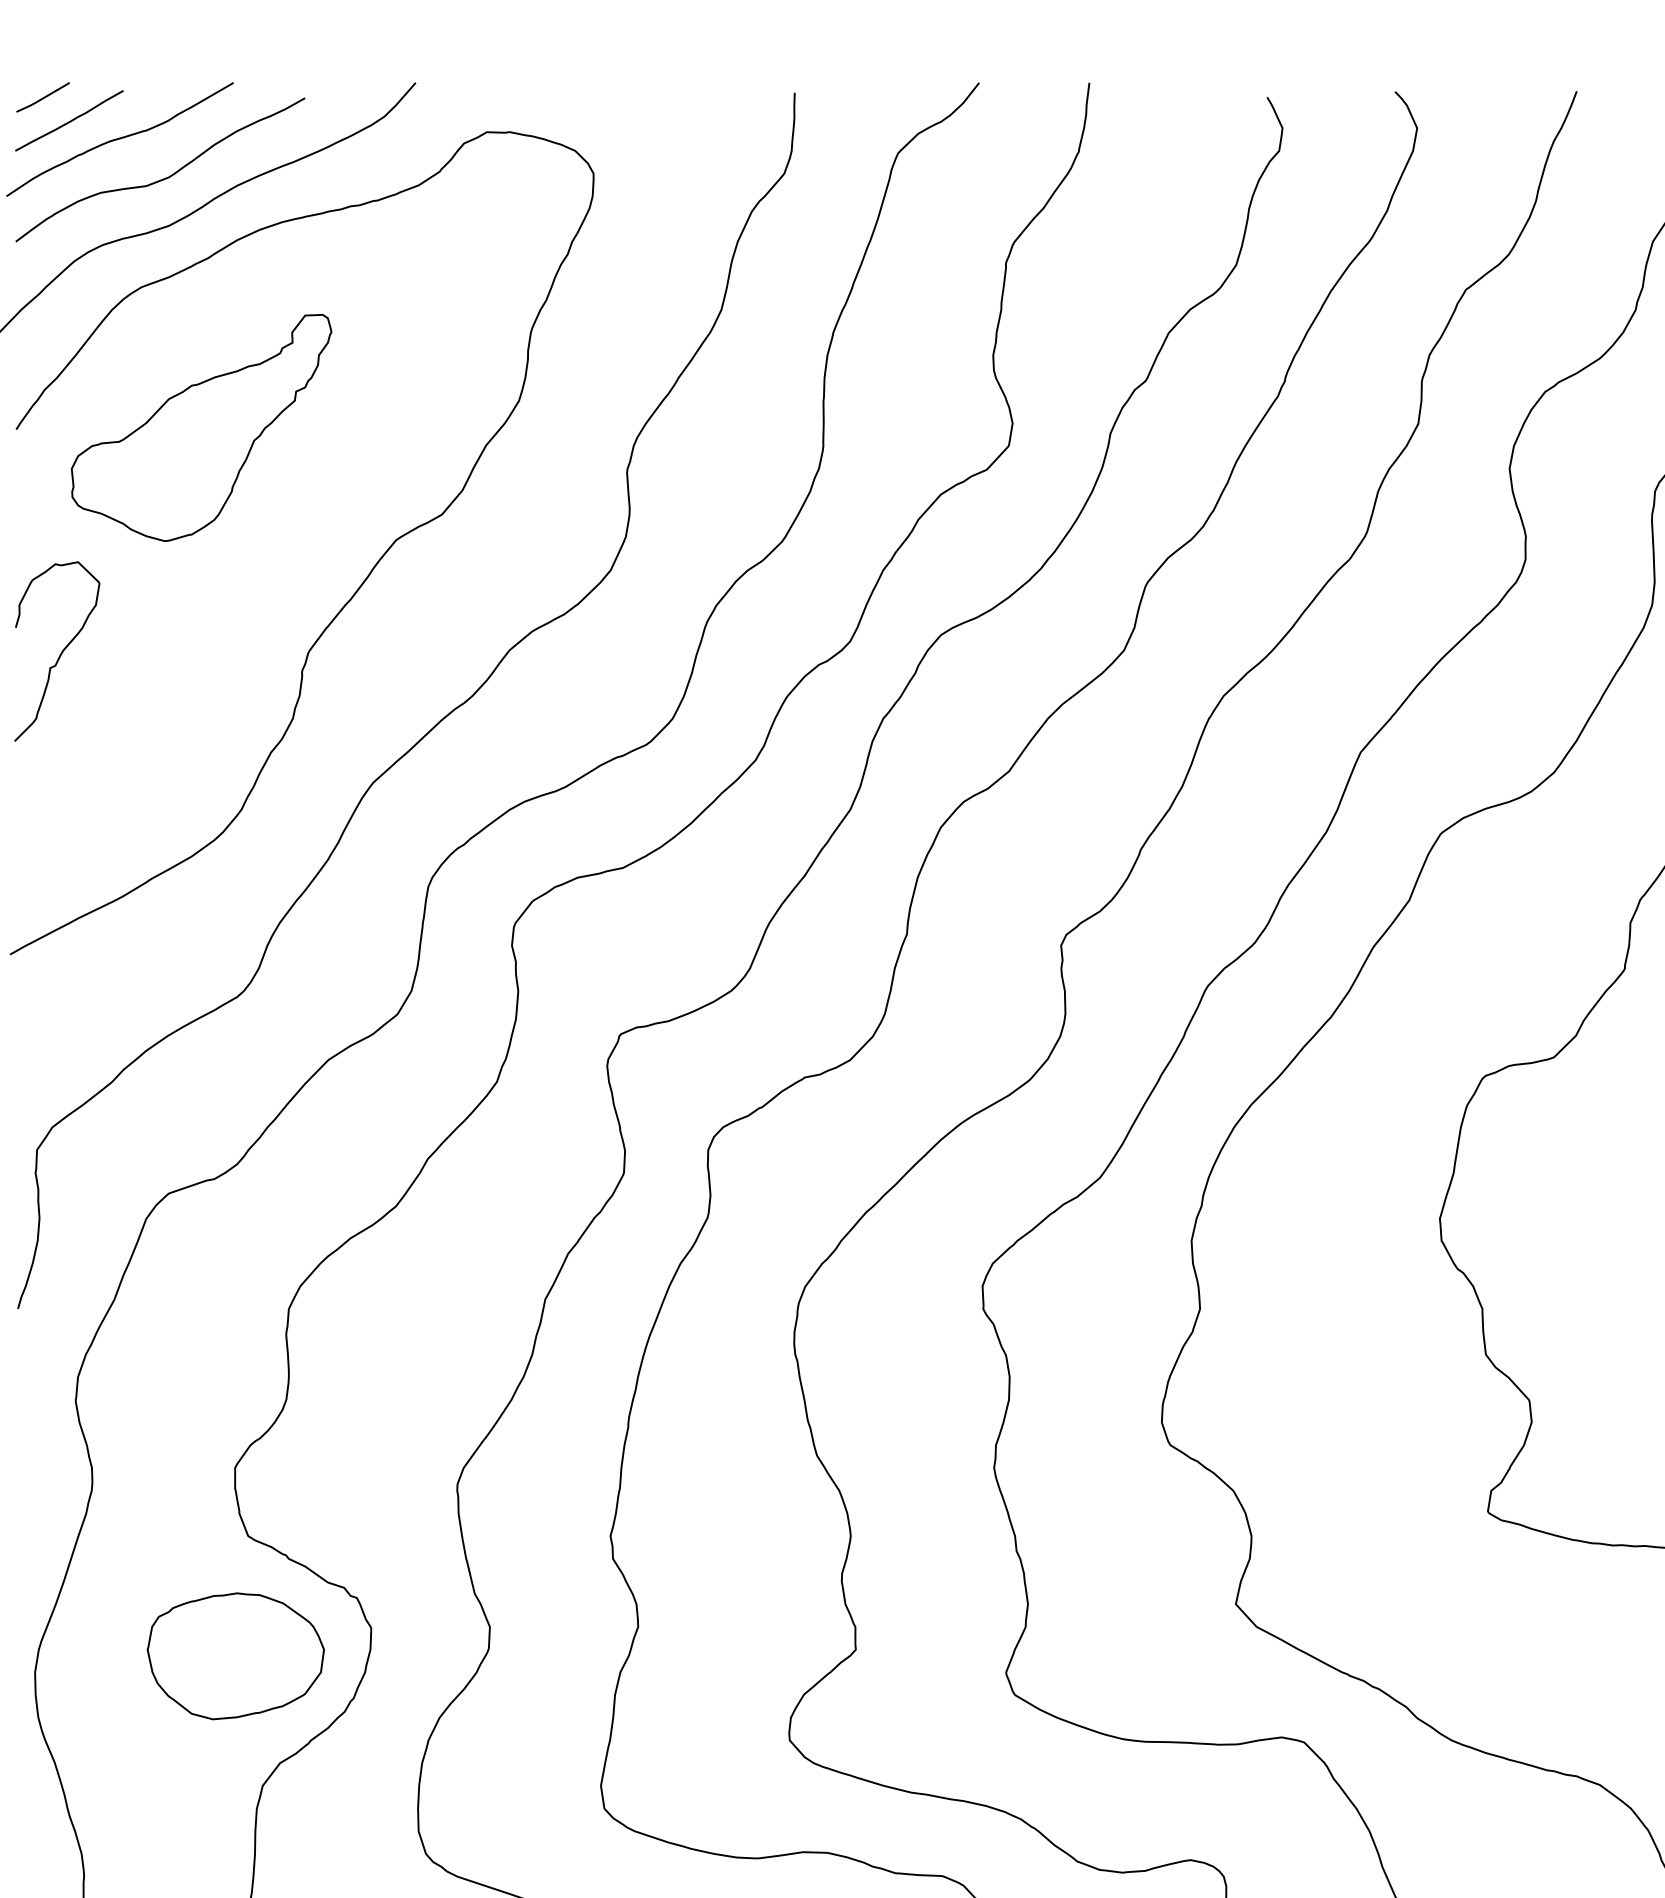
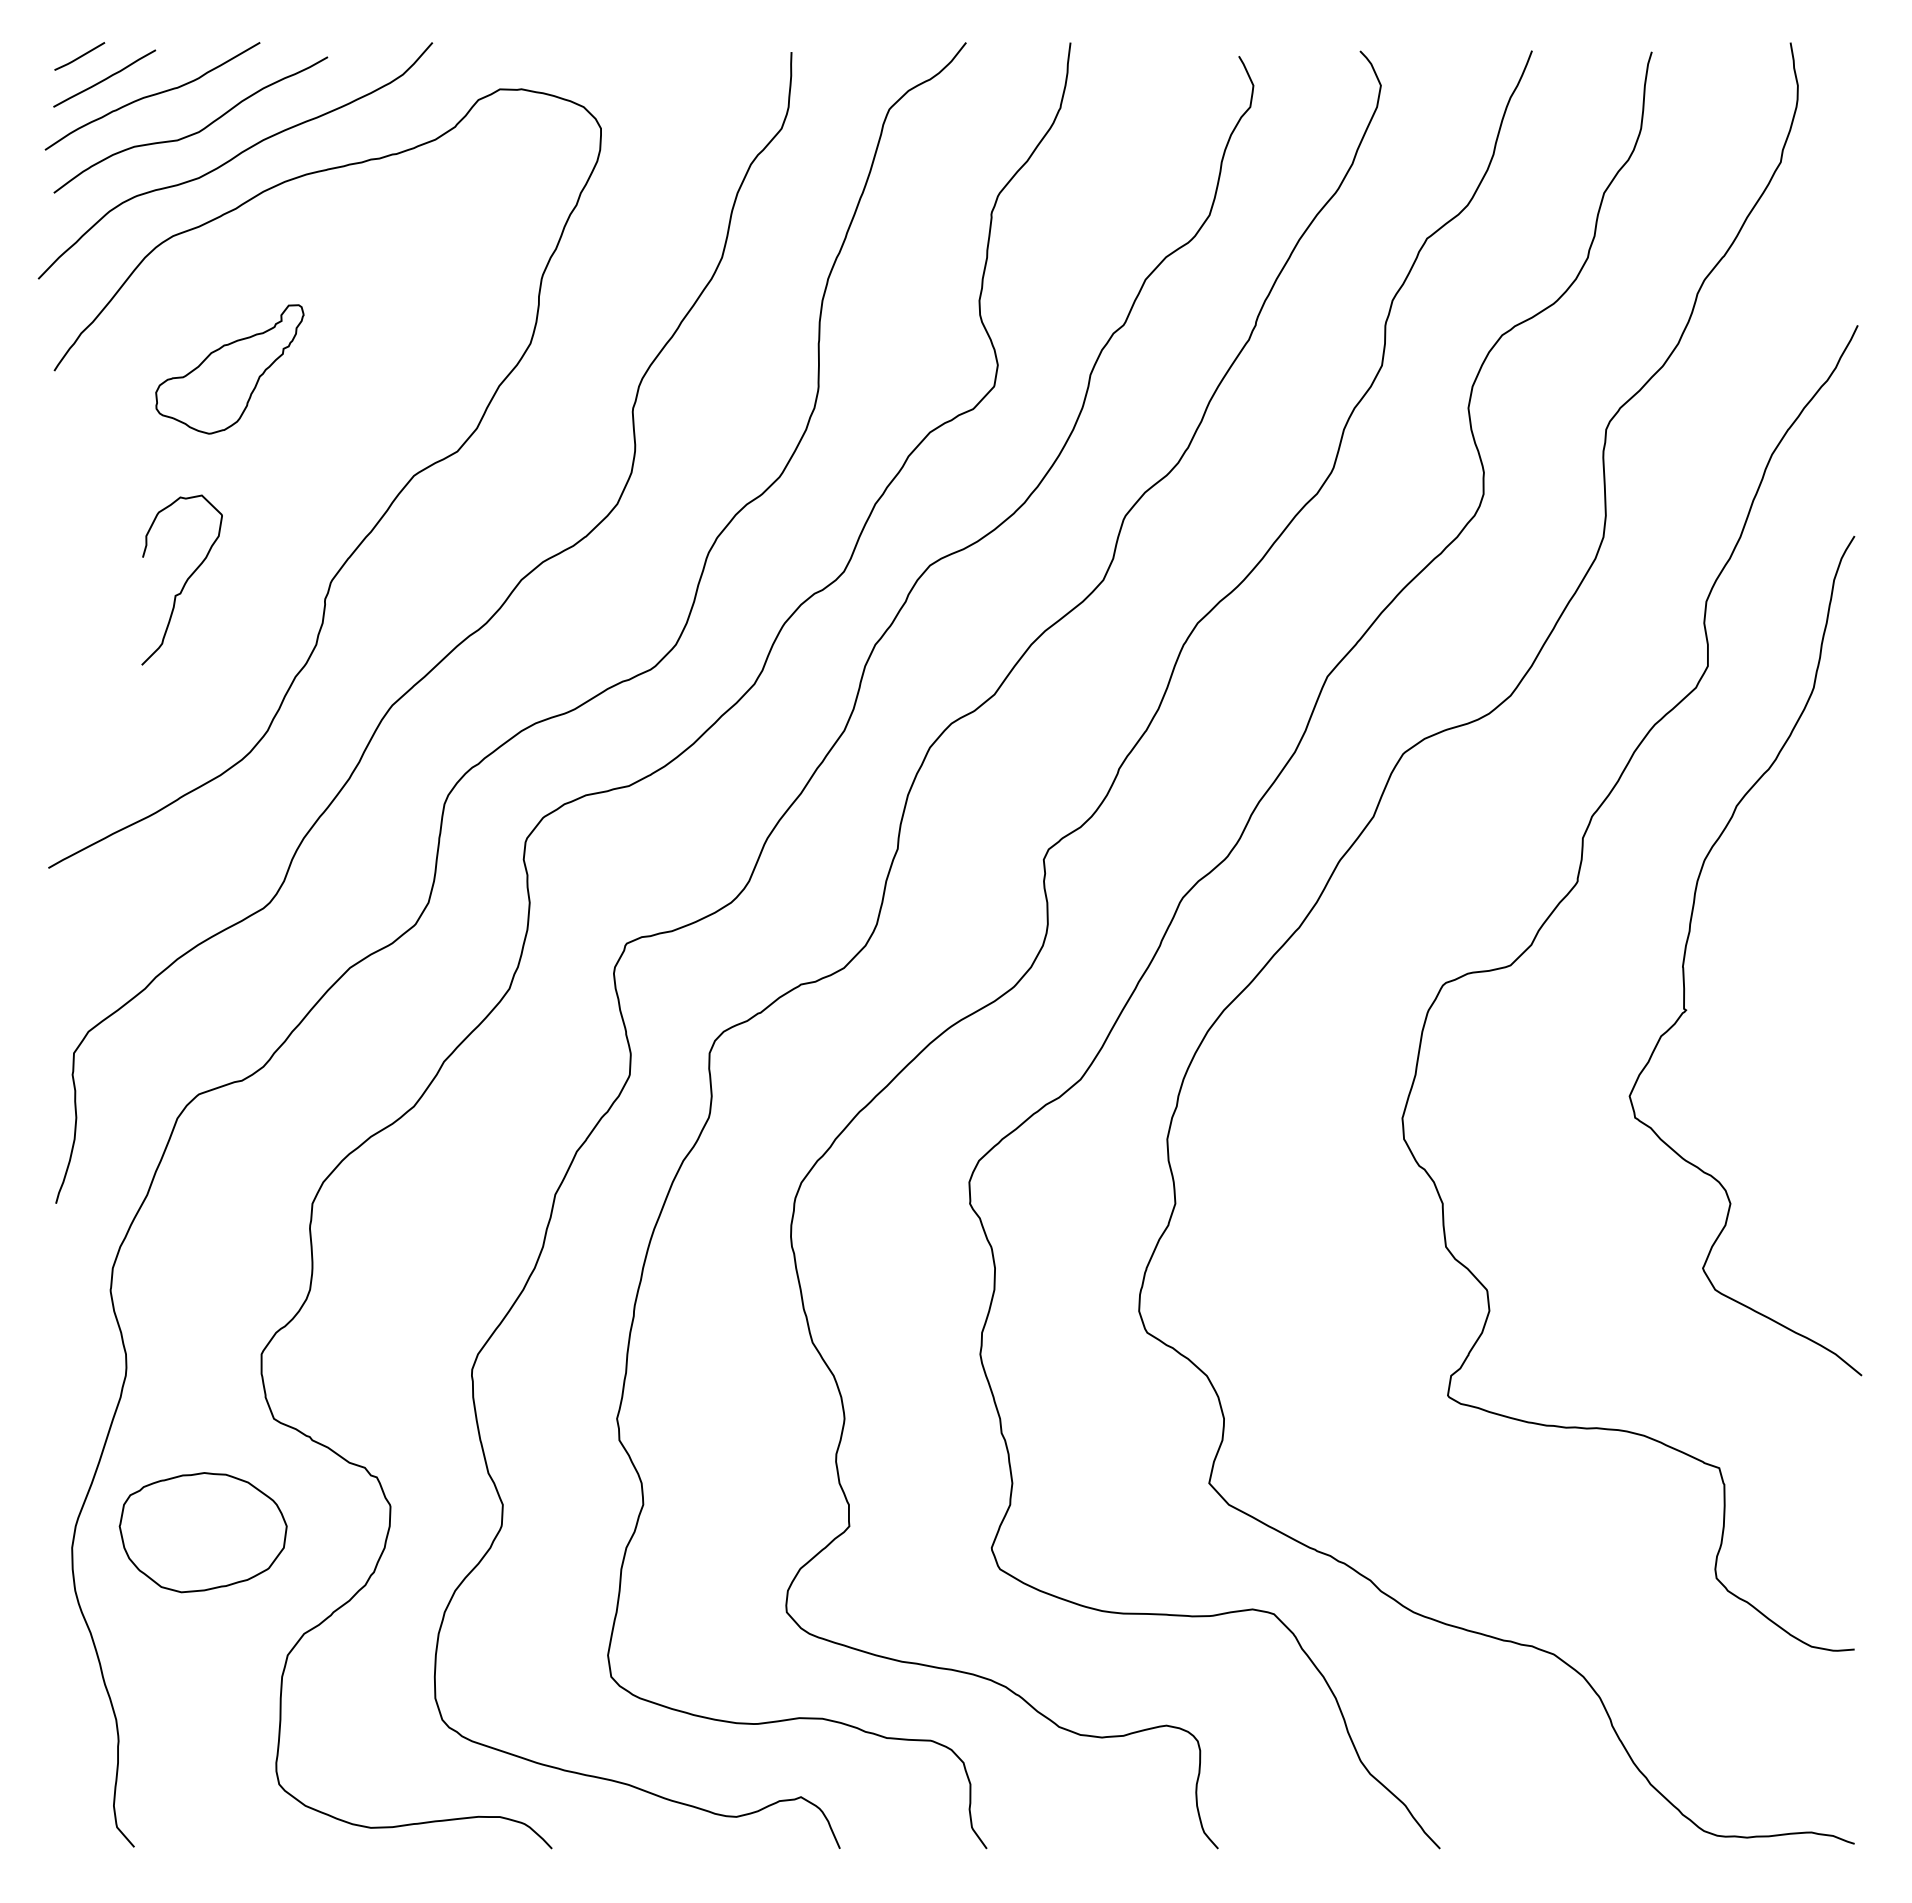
part: (201, 428) -> (229, 369), size x0.6
curve: (59, 654) -> (184, 582), moved
part: (235, 1656) -> (202, 1532), moved

